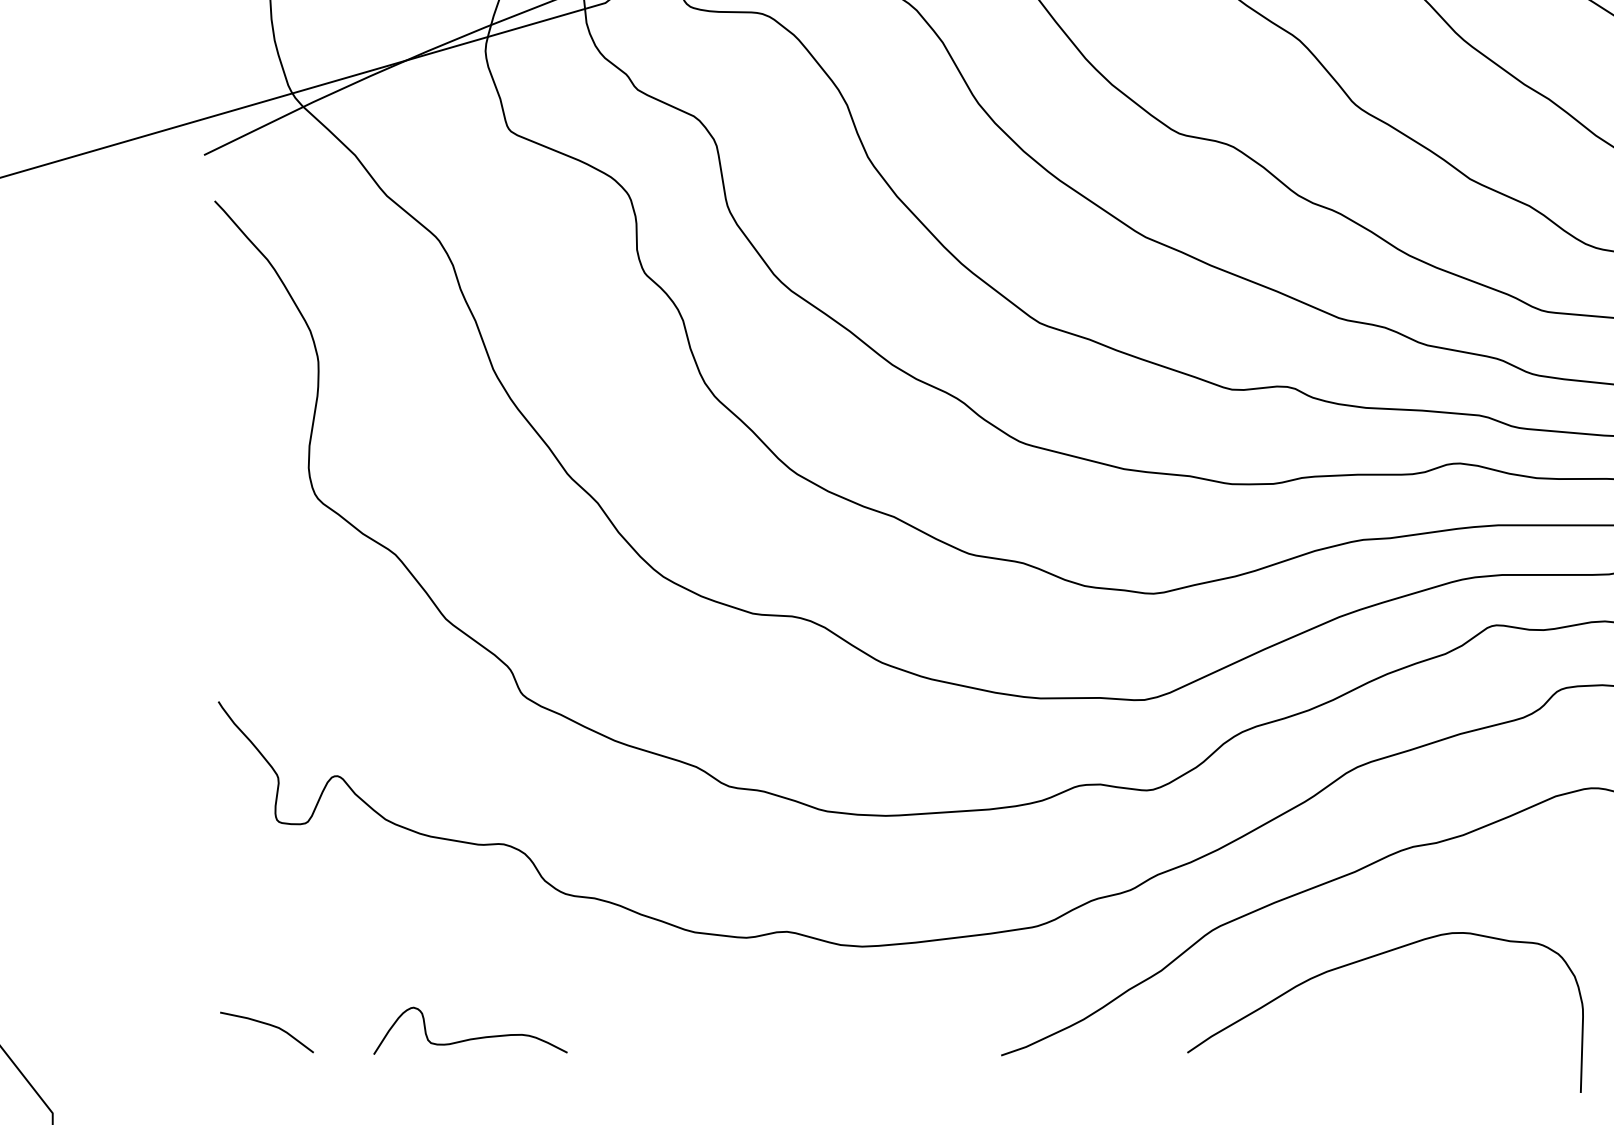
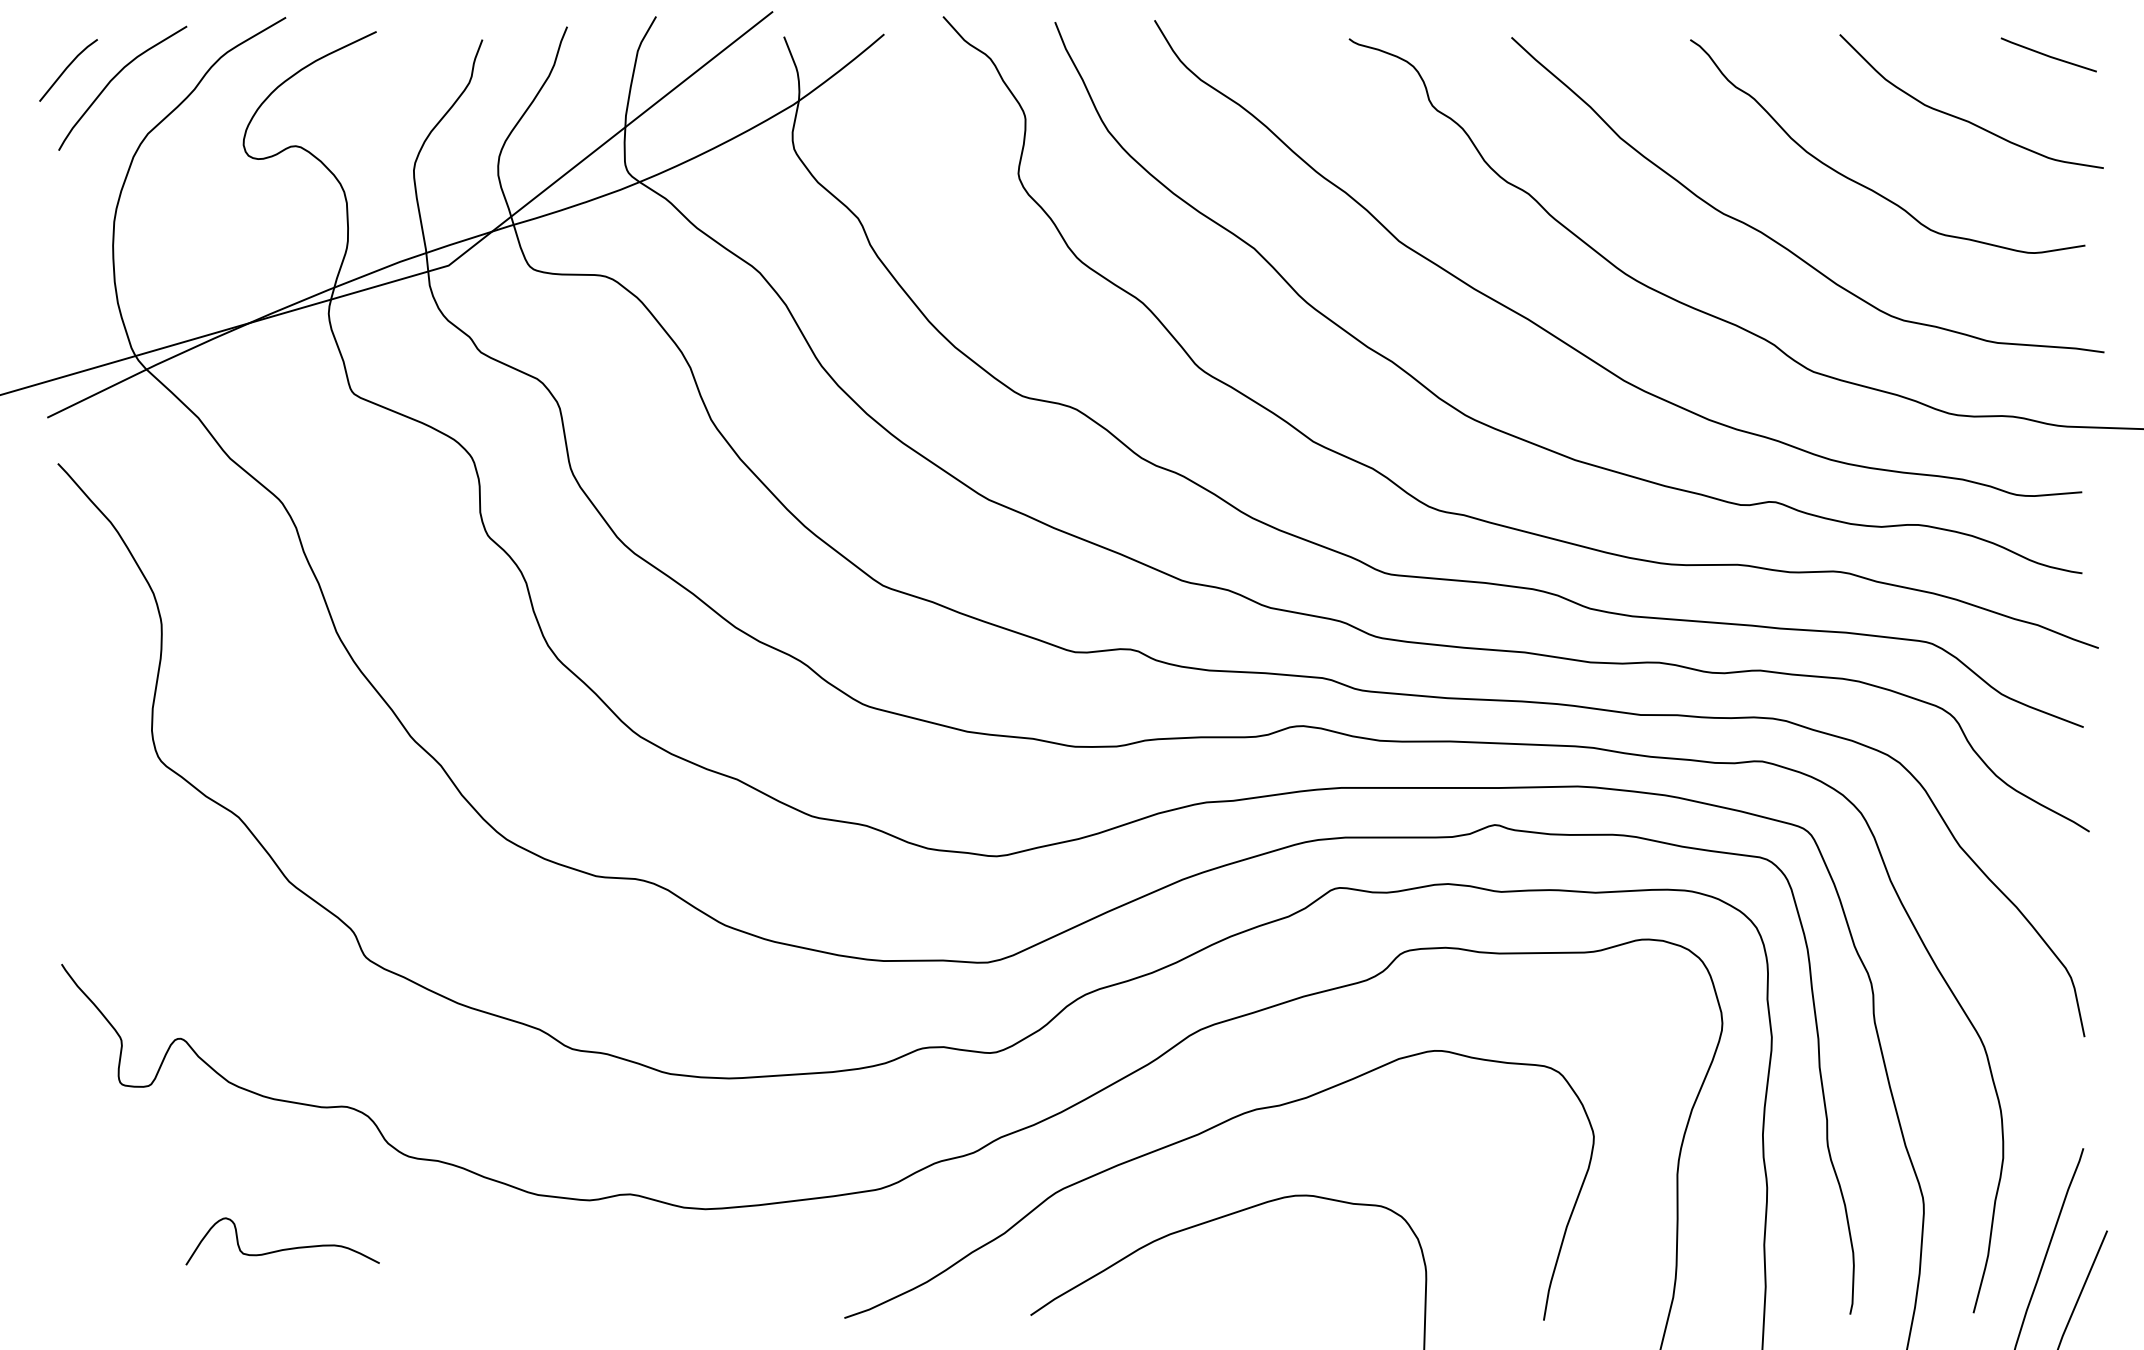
curve: (269, 1025) -> (112, 1288), removed
curve: (472, 1037) -> (284, 1248), moved

